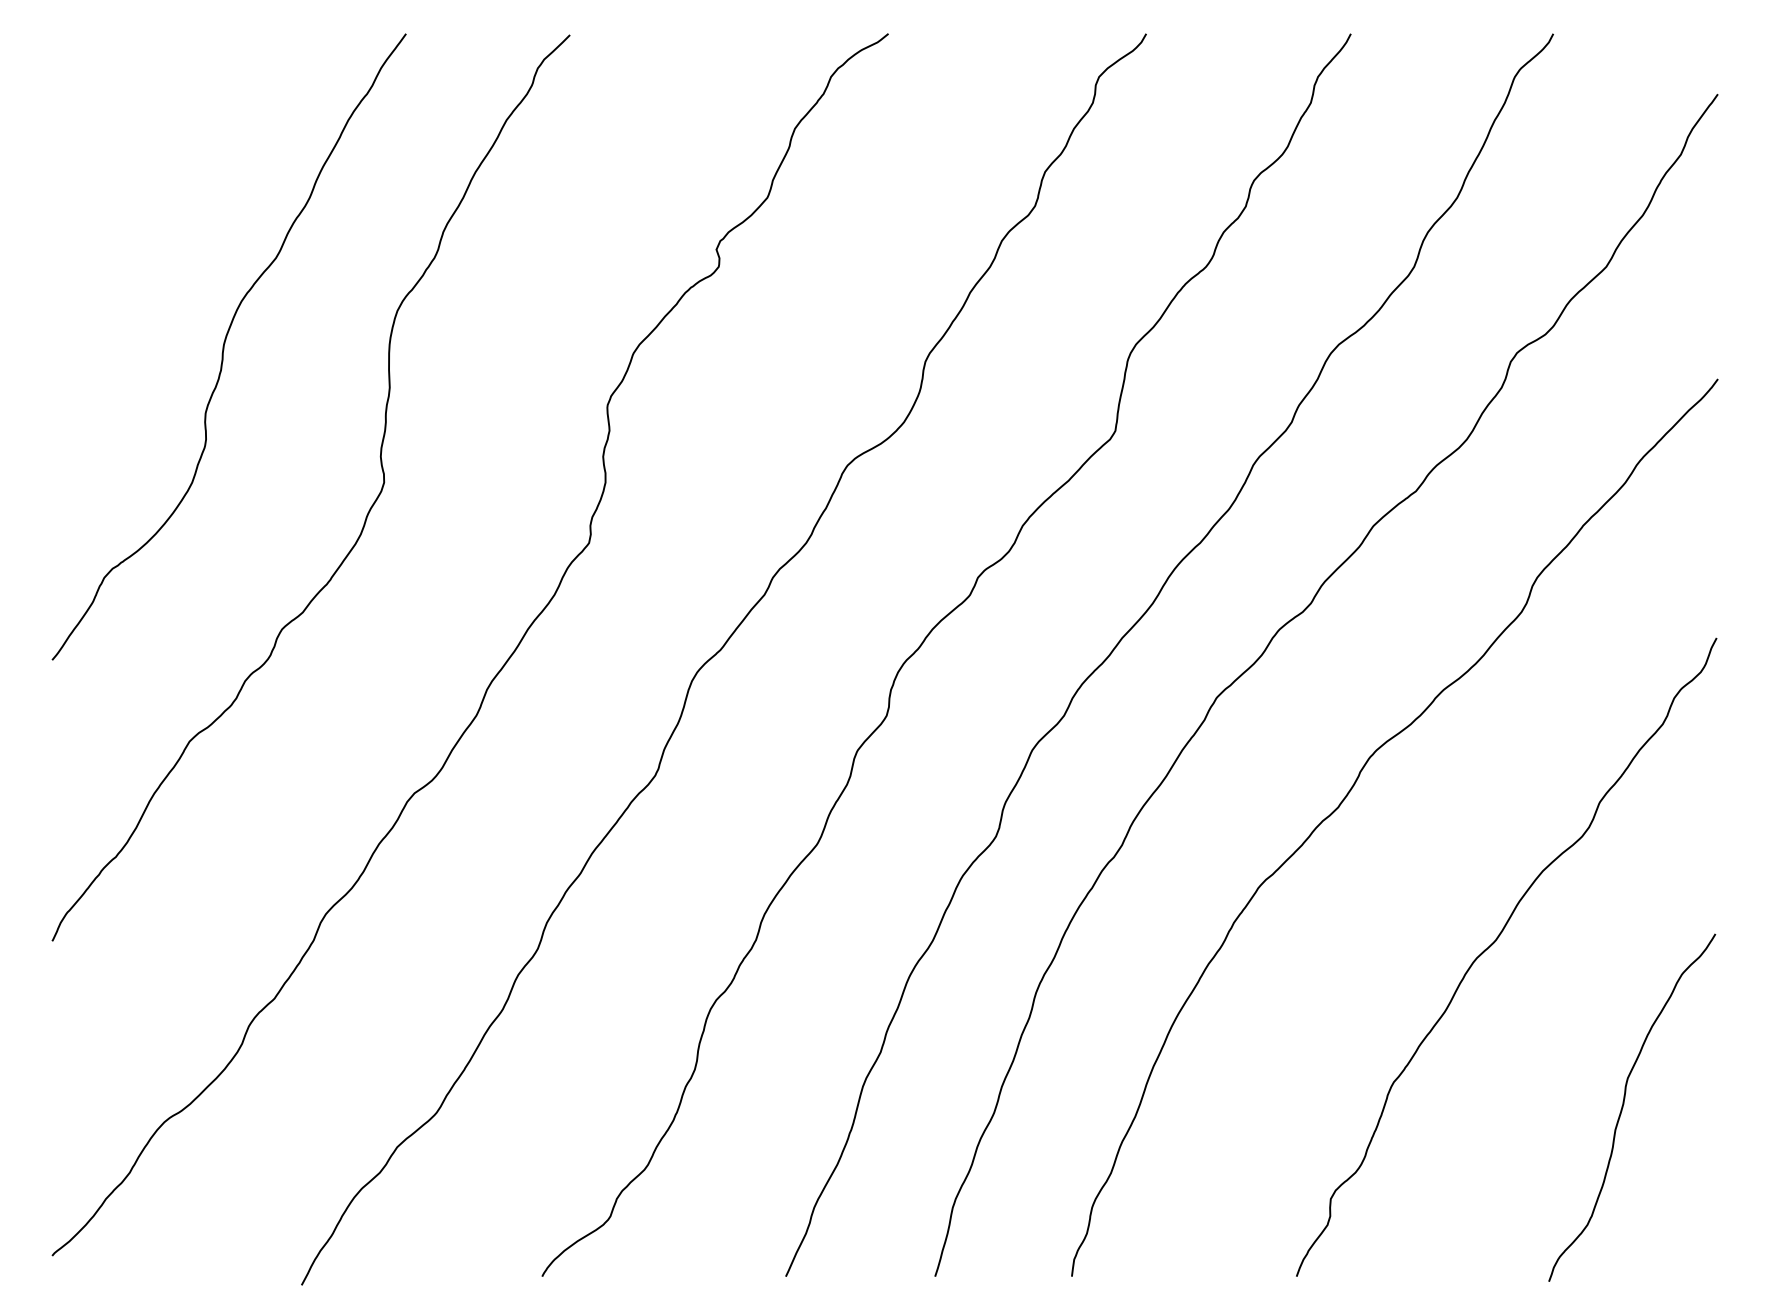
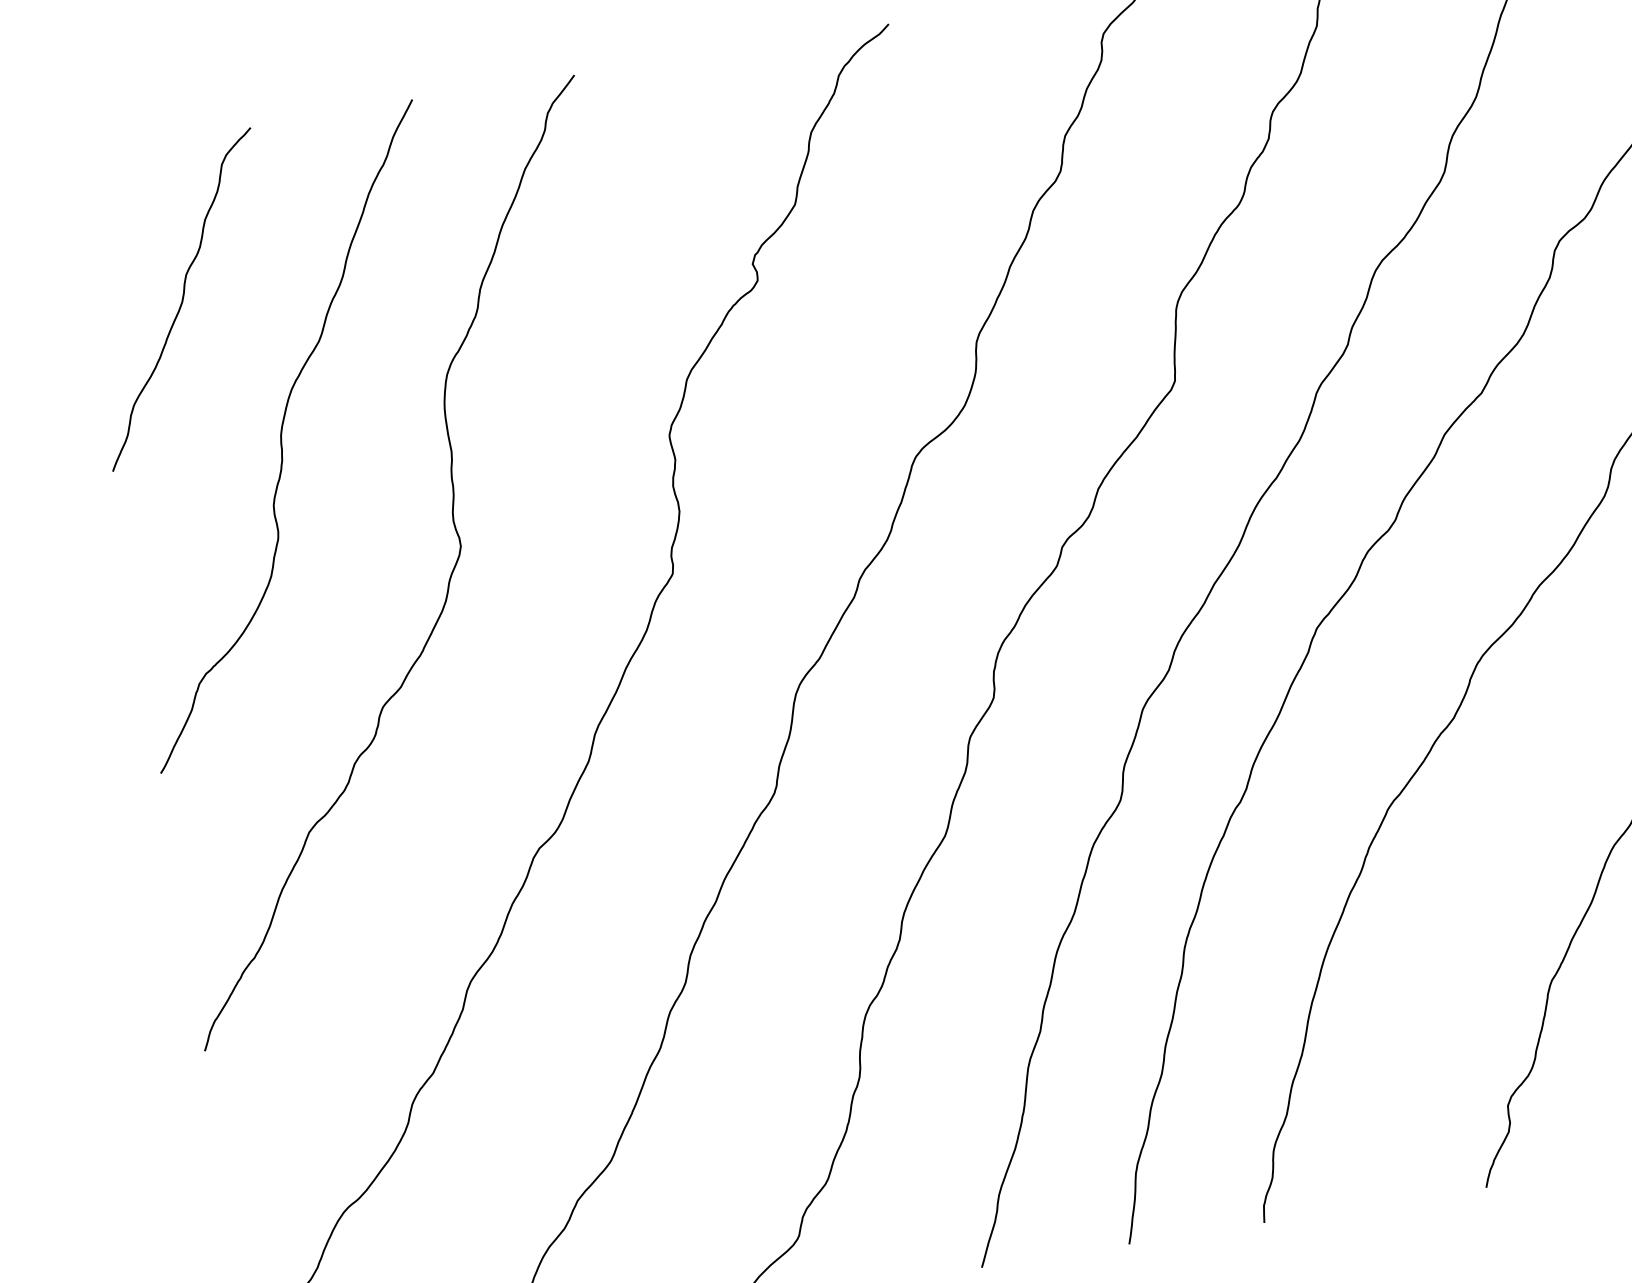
curve: (147, 194) -> (182, 298), added

